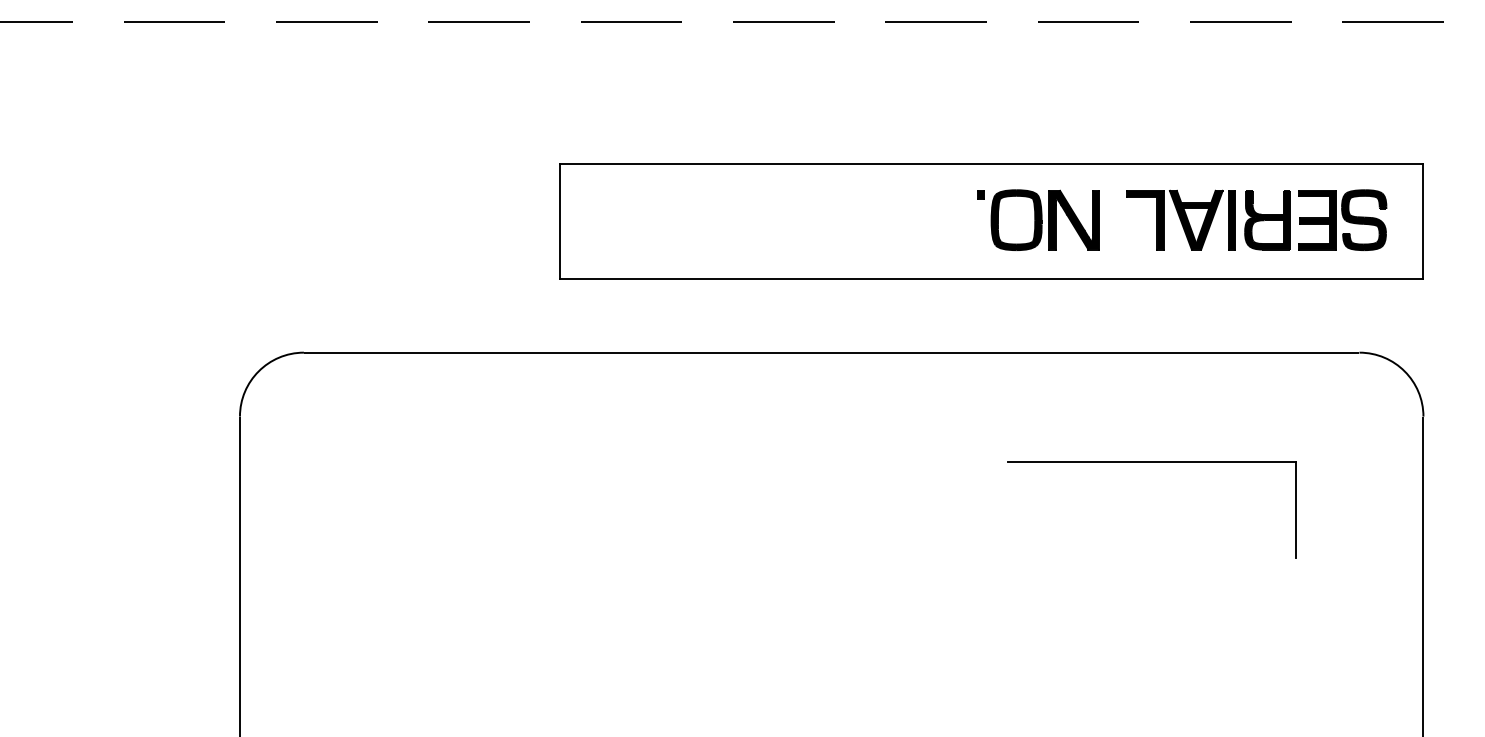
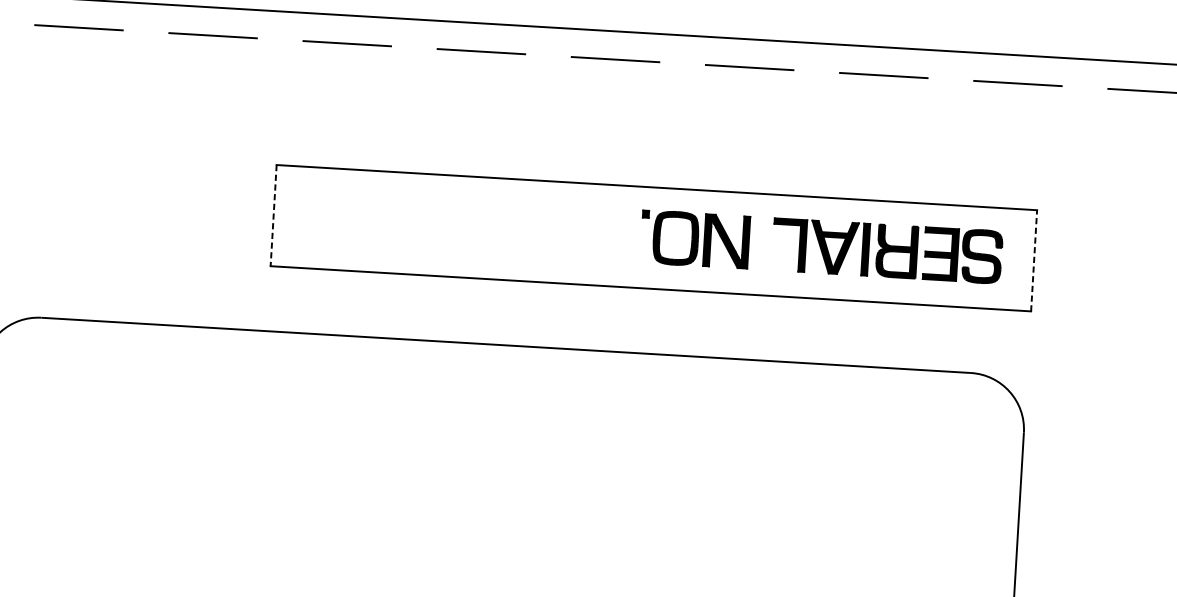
line: (1423, 220) -> (1034, 259), solid -> dashed
line: (559, 221) -> (273, 215), solid -> dashed
part: (1151, 462) -> (782, 458), removed

